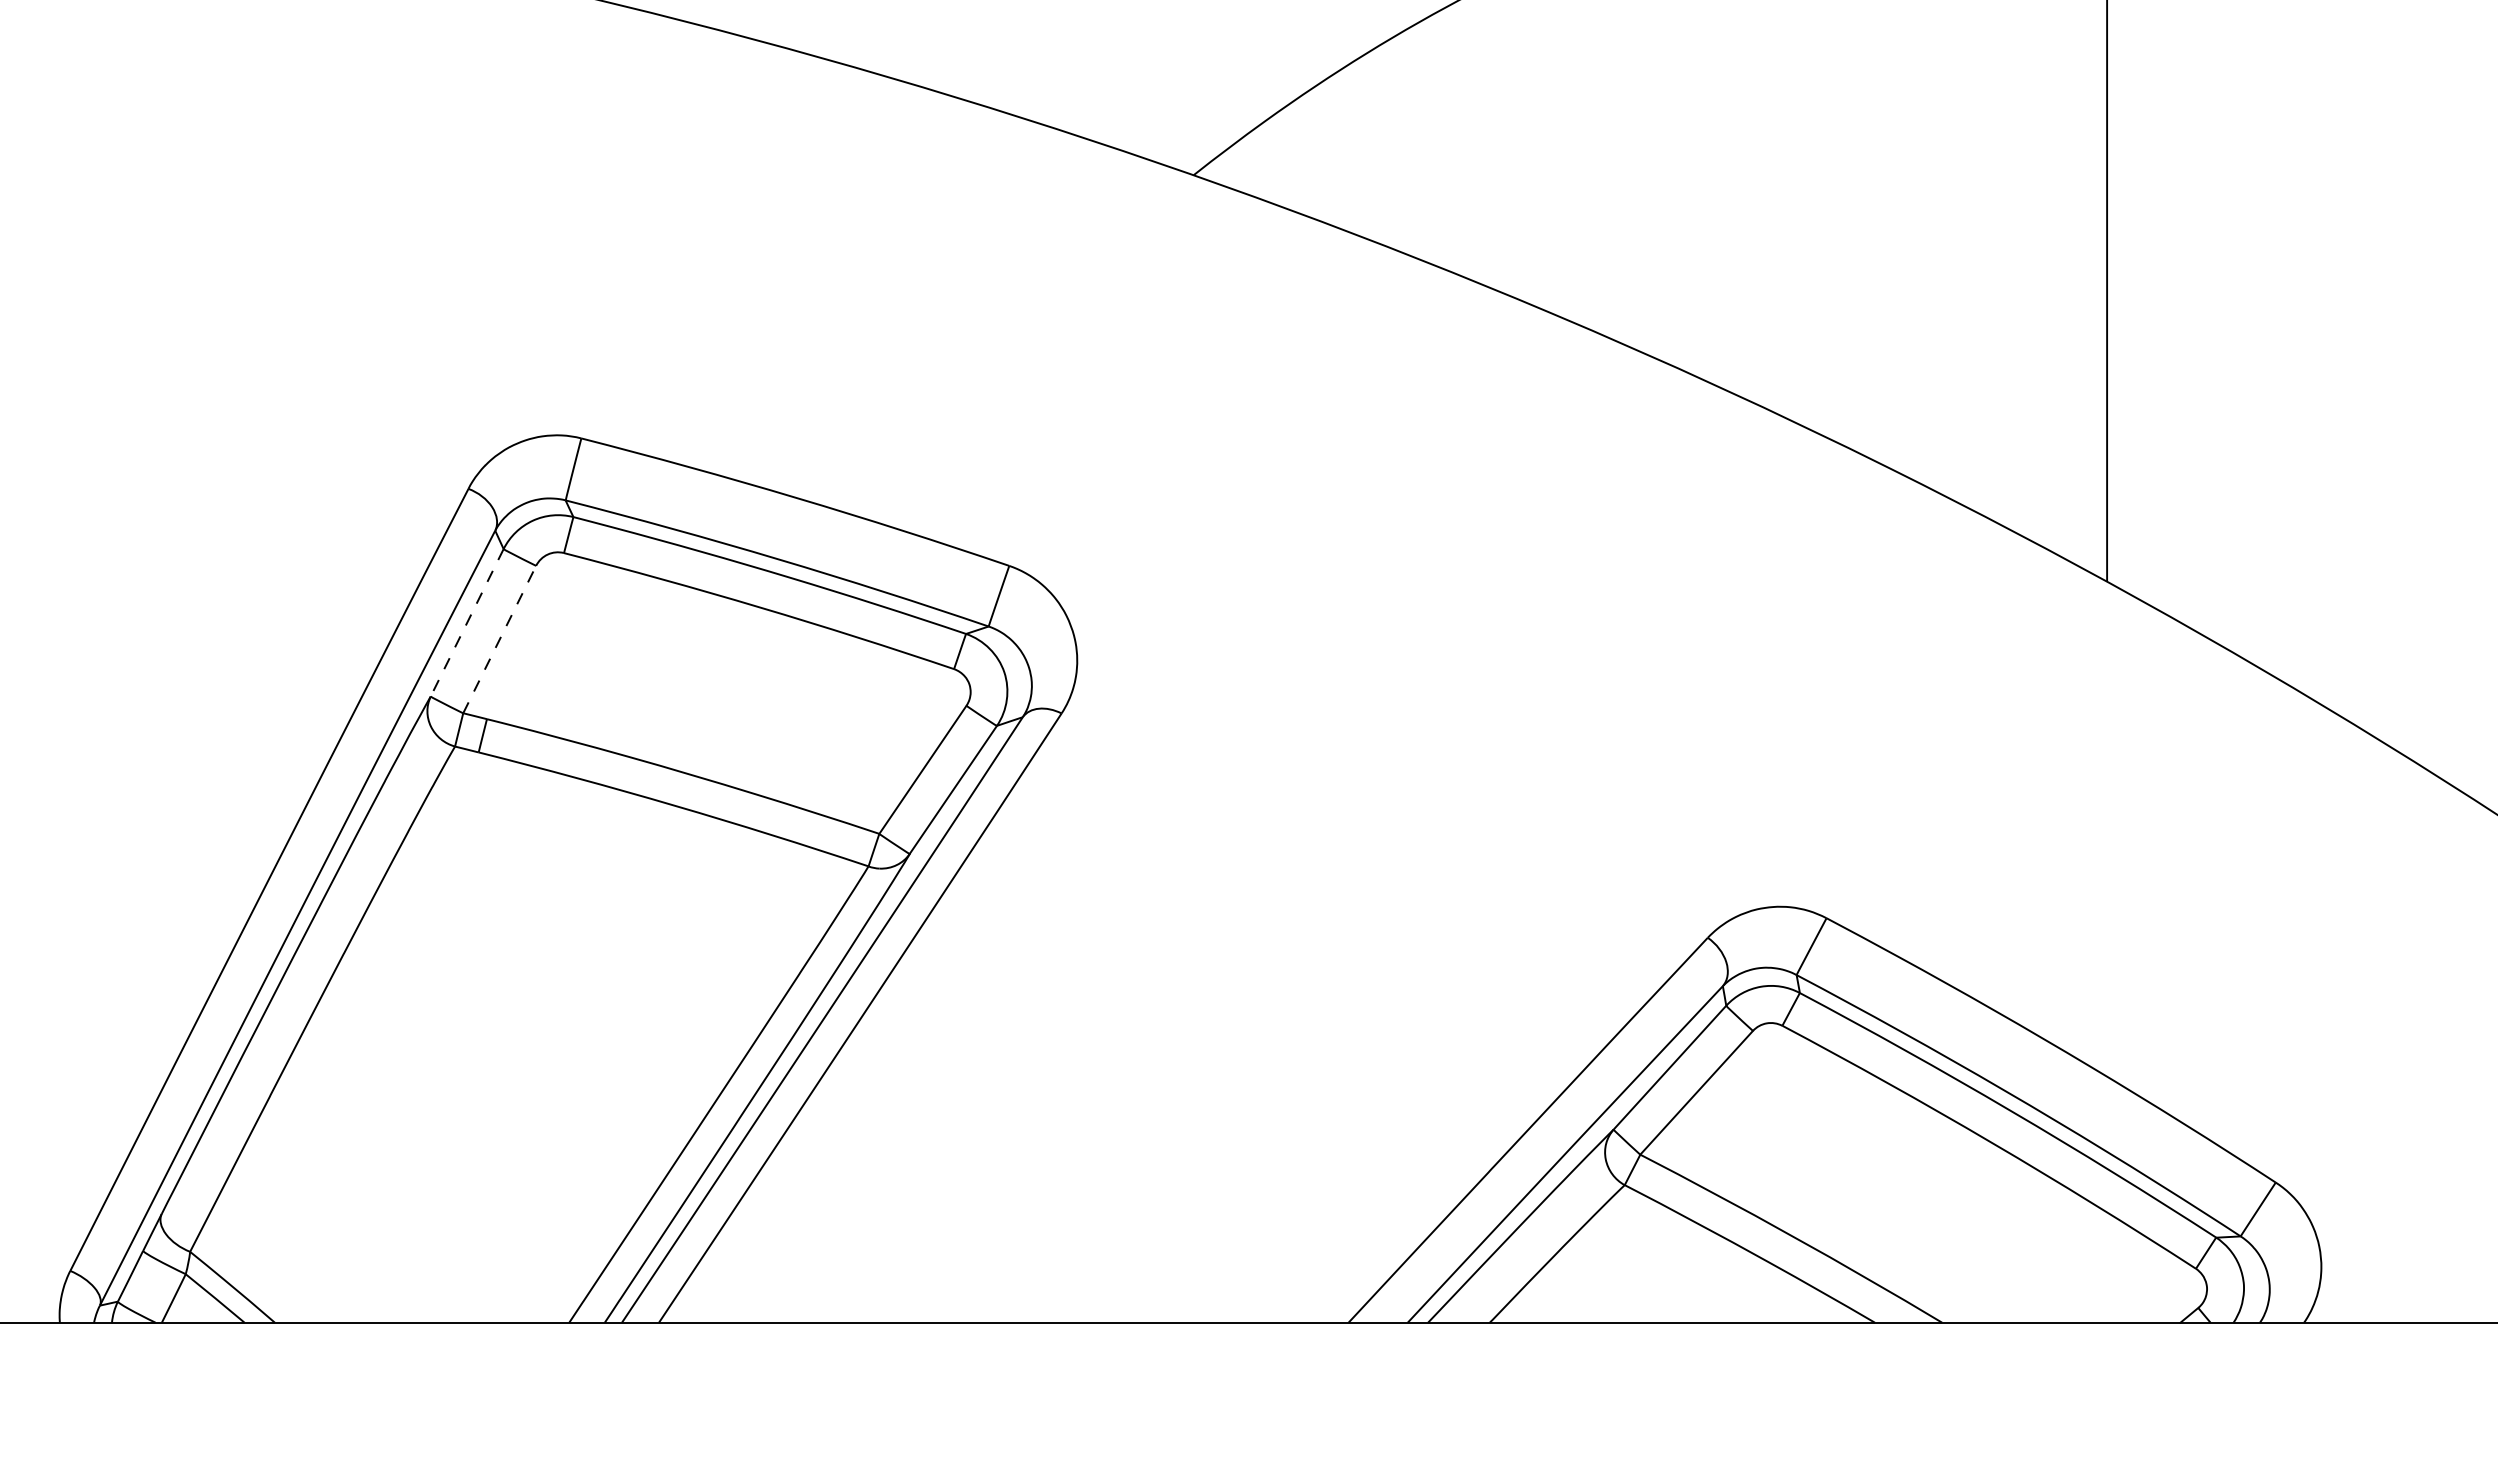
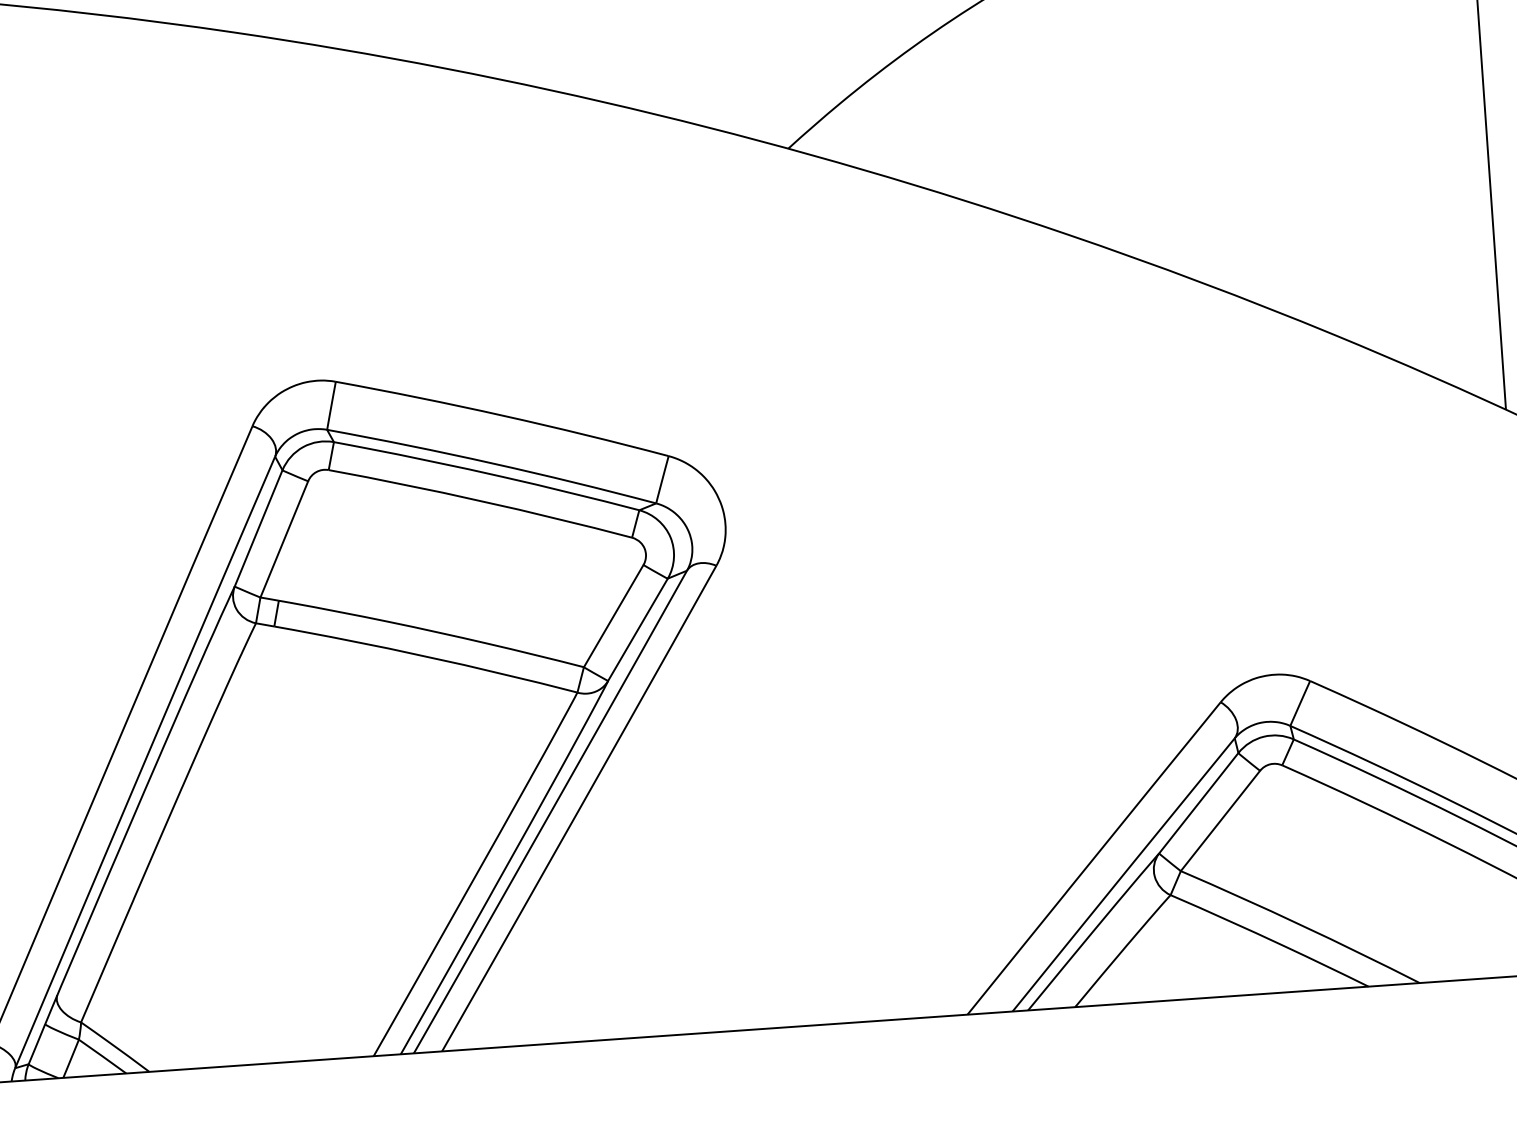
line: (466, 623) -> (258, 528), dashed -> solid
line: (499, 639) -> (284, 539), dashed -> solid

